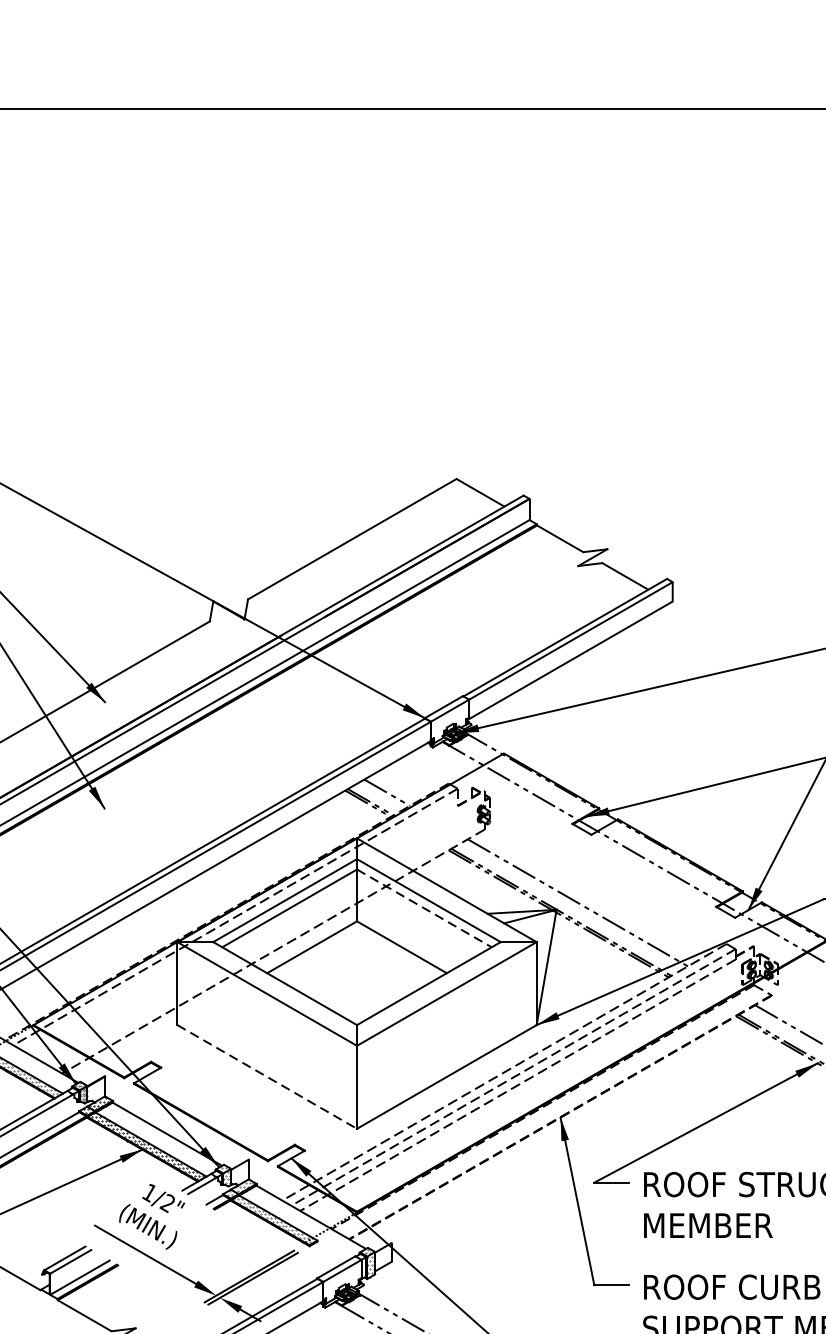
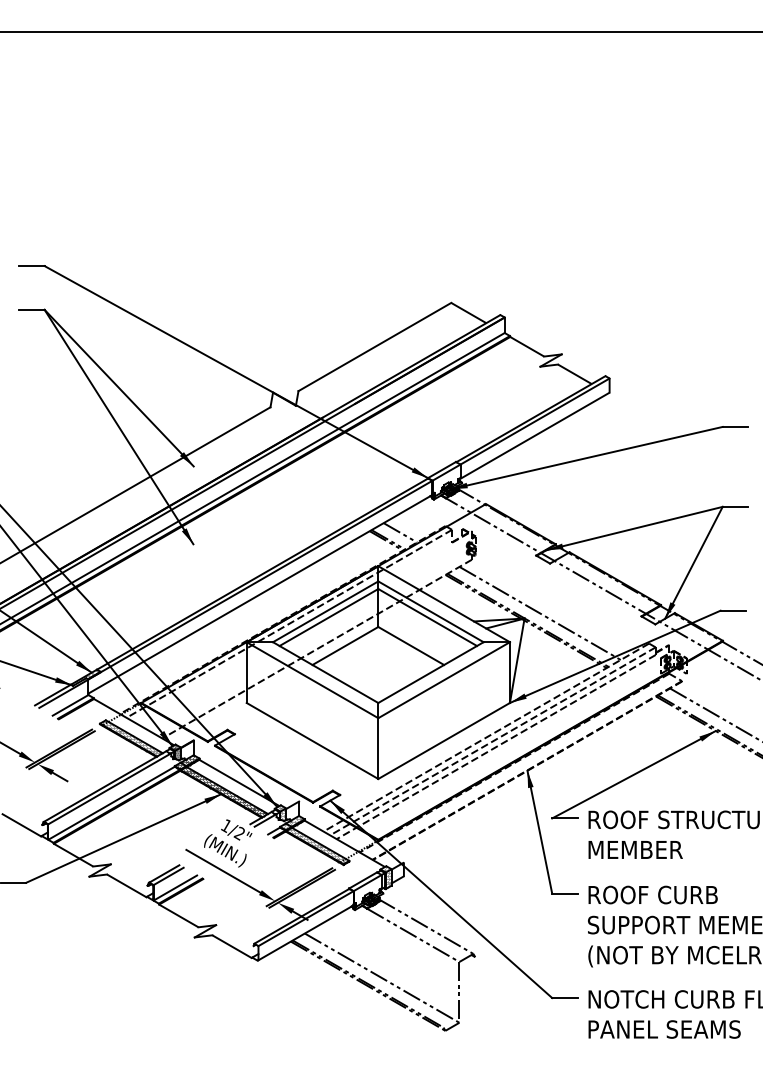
line: (424, 908) -> (427, 617), dashed -> solid
line: (267, 1076) -> (312, 740), dashed -> solid

